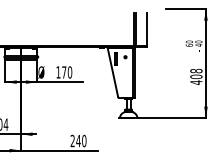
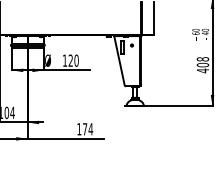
text: (63, 72) -> (70, 60), 170 -> 120
text: (78, 141) -> (85, 129), 240 -> 174

